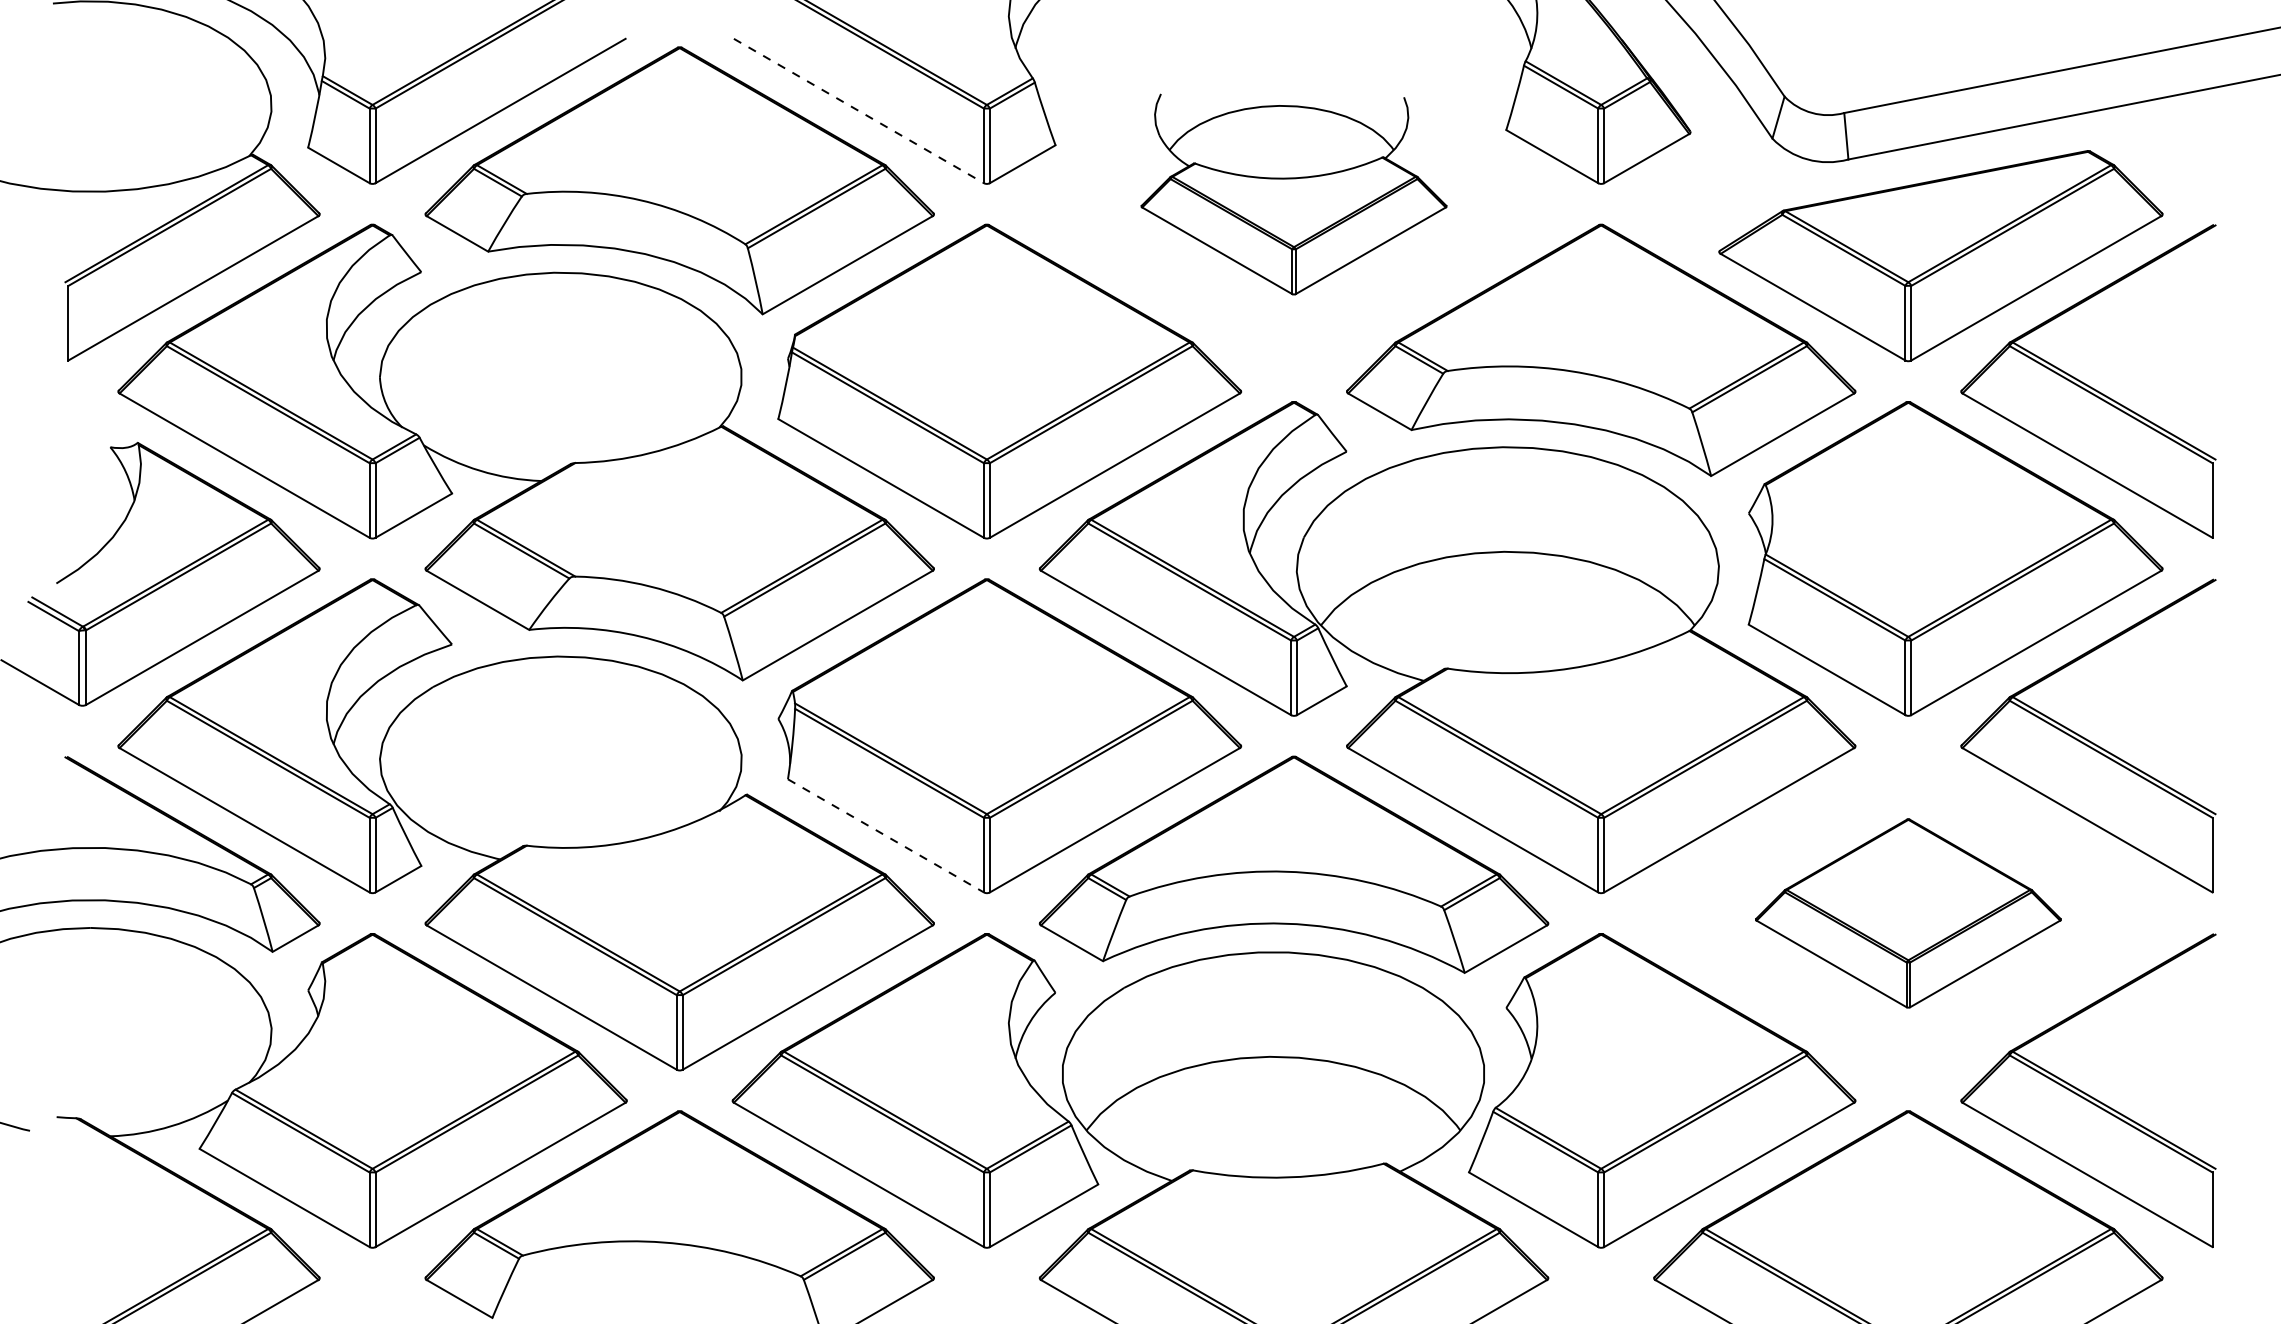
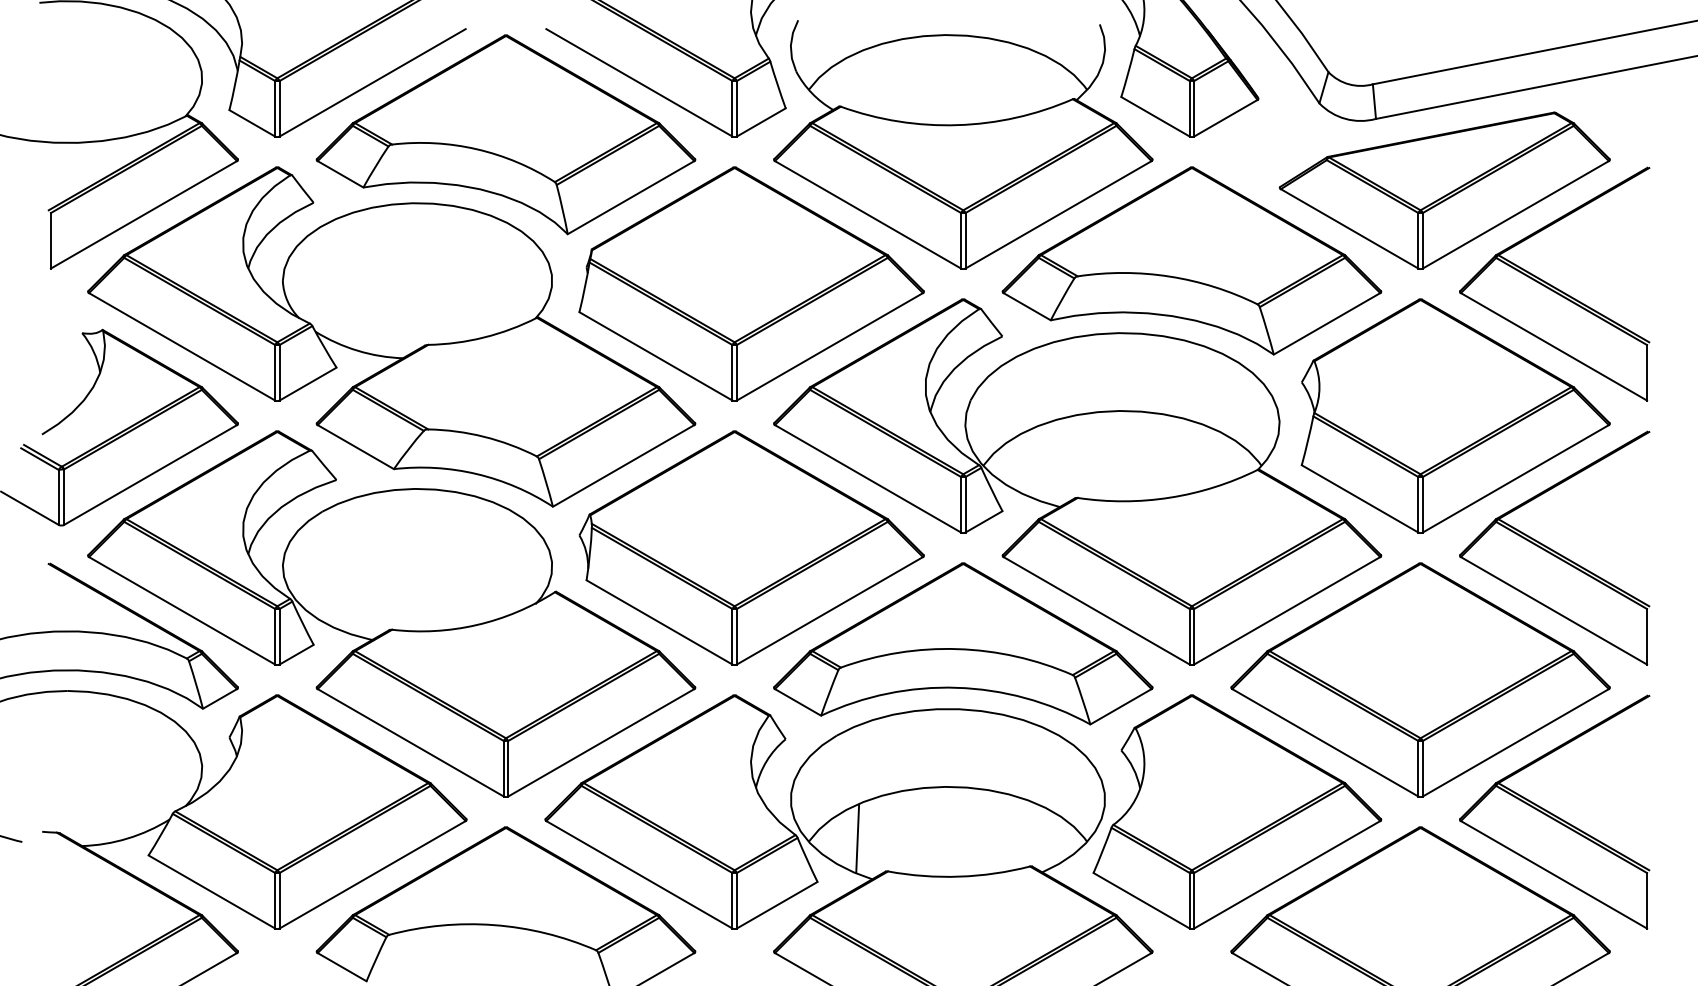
line: (859, 111) -> (639, 83), dashed -> solid
part: (1293, 194) -> (962, 144), size x1.67
line: (886, 836) -> (659, 622), dashed -> solid
part: (1908, 913) -> (1420, 680), size x1.67
line: (1152, 1126) -> (857, 838), added

